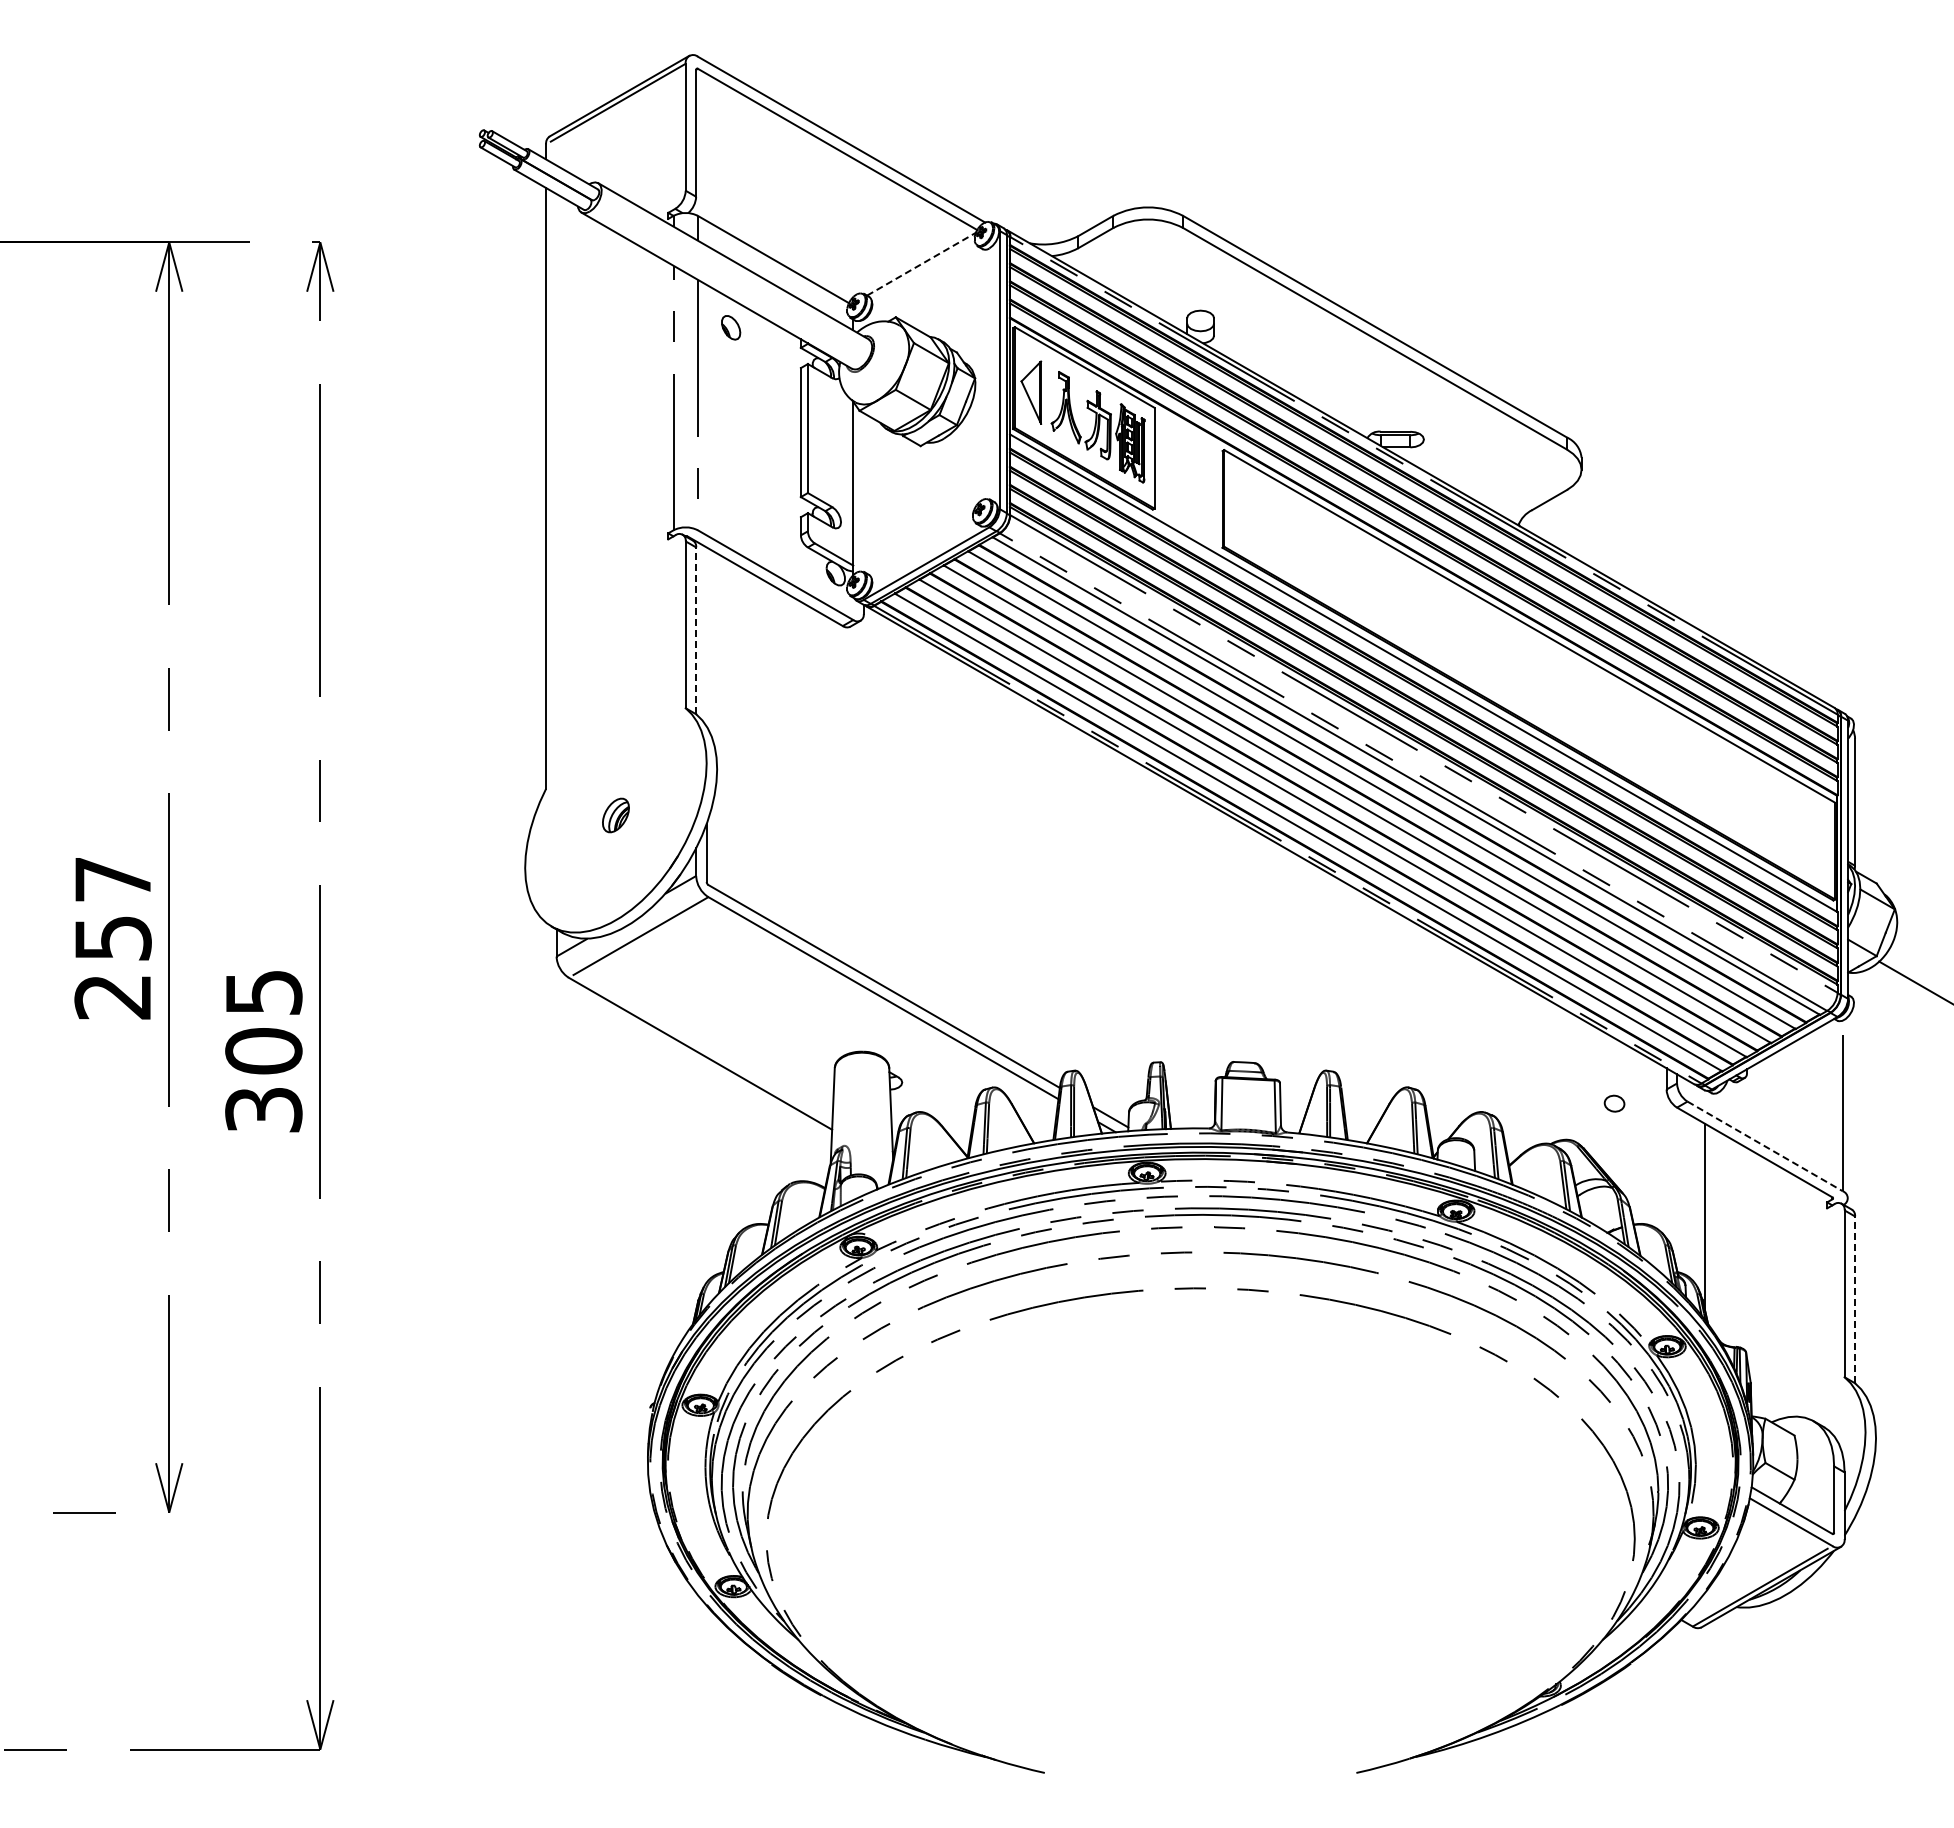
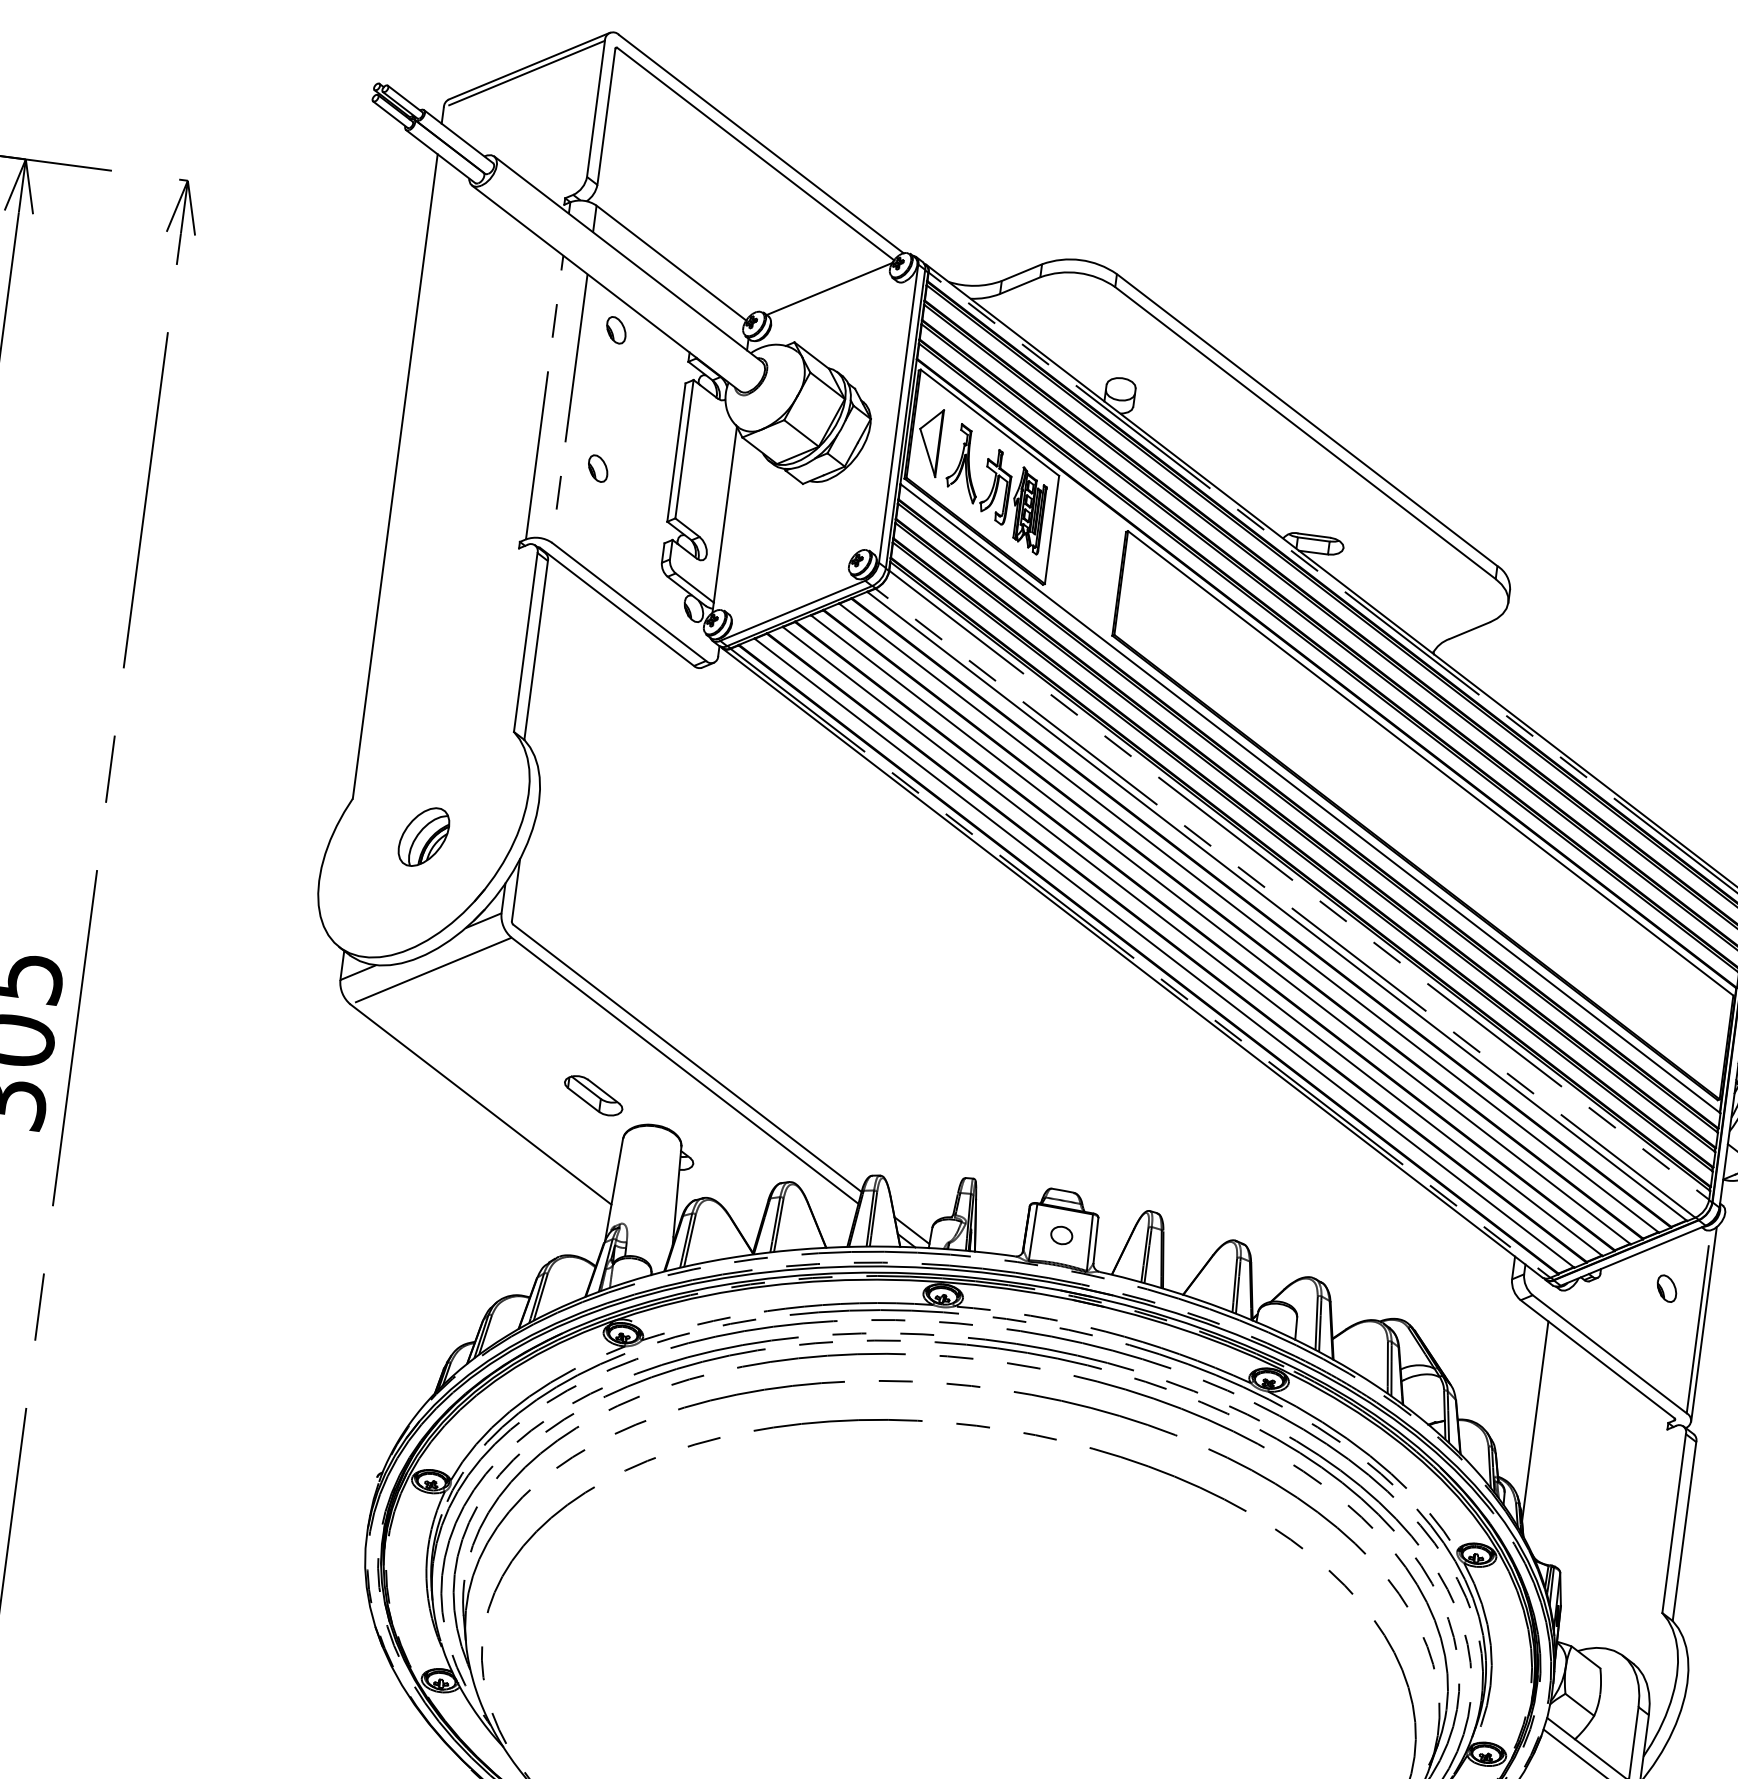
line: (922, 263) -> (830, 288), dashed -> solid
part: (731, 456) -> (598, 468), added
line: (696, 630) -> (536, 650), dashed -> solid
part: (615, 815) -> (423, 837), size x1.67
part: (802, 1032) -> (593, 1096), added
part: (1809, 1079) -> (1666, 1288), added
part: (1614, 1103) -> (1061, 1235), moved
line: (1847, 1107) -> (1703, 1324), added
line: (1765, 1146) -> (1610, 1354), dashed -> solid
line: (1855, 1299) -> (1685, 1531), dashed -> solid

